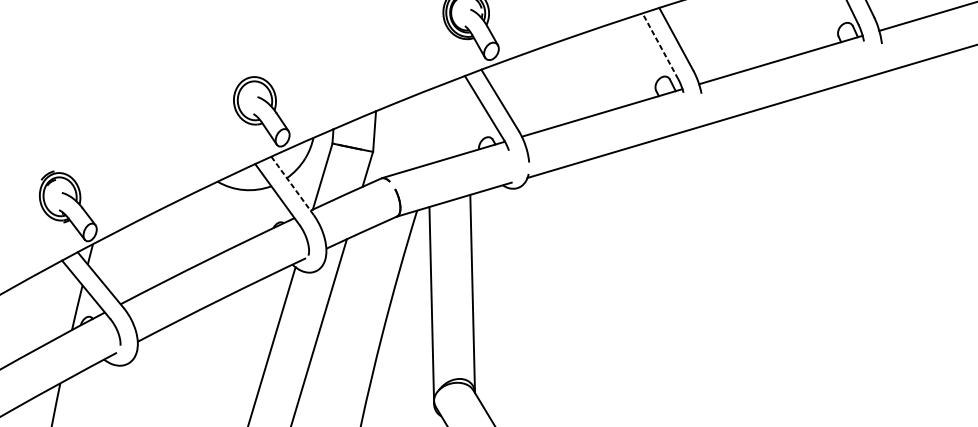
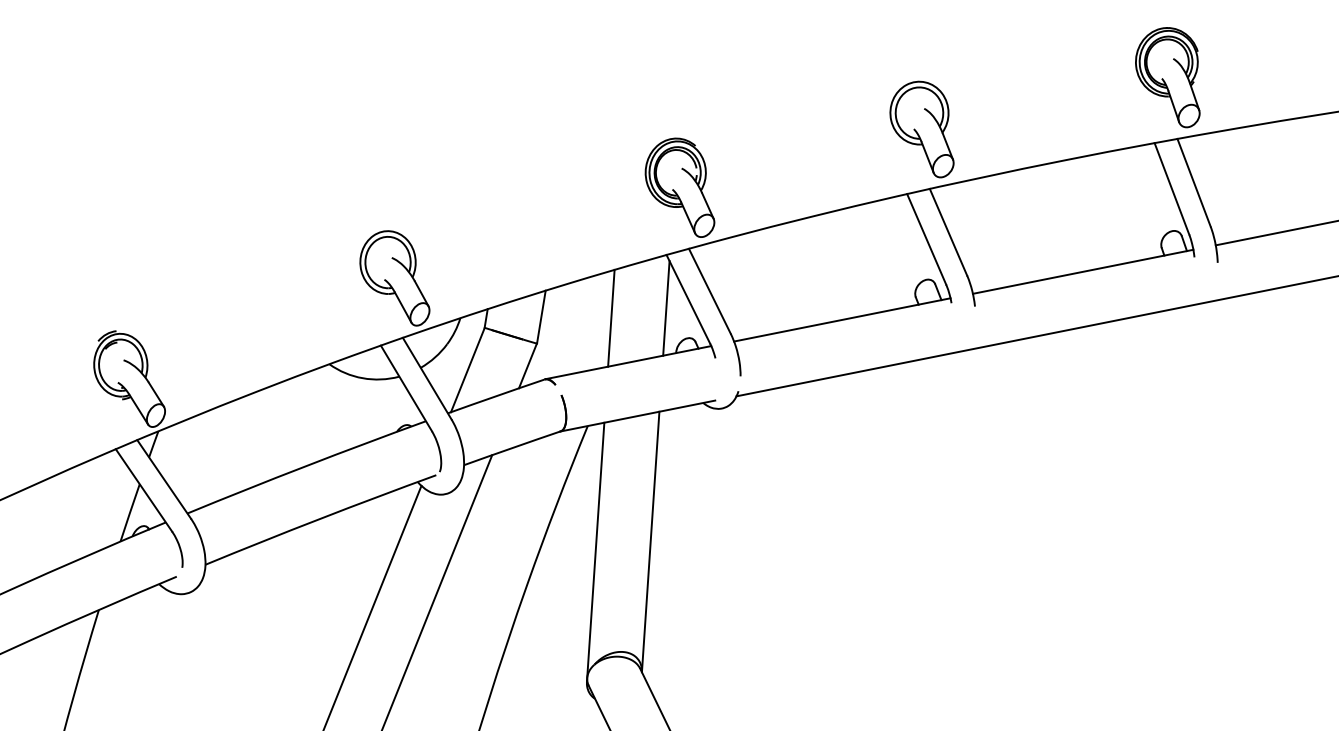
line: (660, 45) -> (926, 238), dashed -> solid
line: (468, 116) -> (666, 308), added
line: (427, 126) -> (611, 317), added
line: (292, 185) -> (427, 378), dashed -> solid

